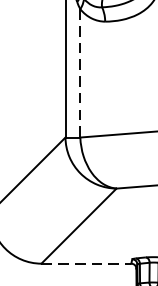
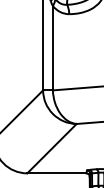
line: (79, 73) -> (52, 48), dashed -> solid
line: (85, 263) -> (56, 173), dashed -> solid

